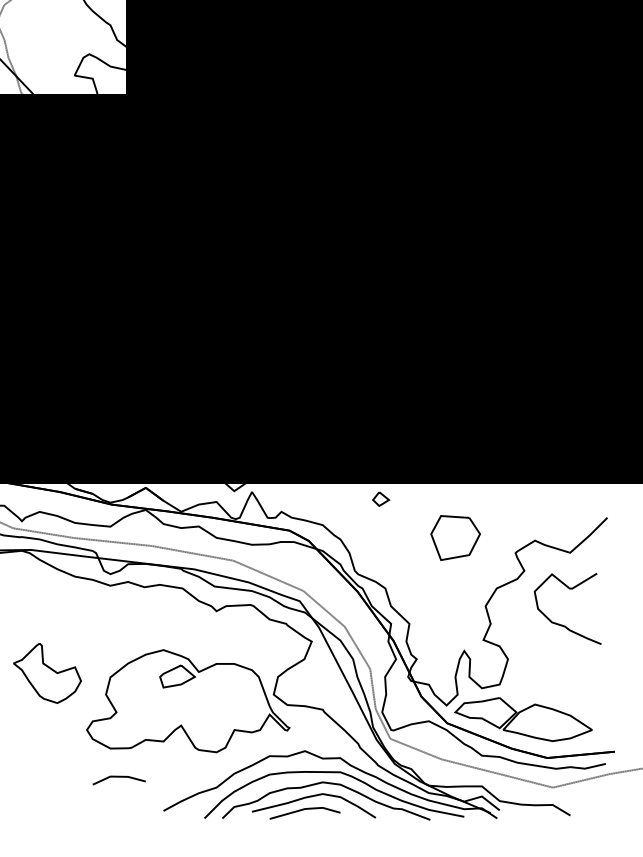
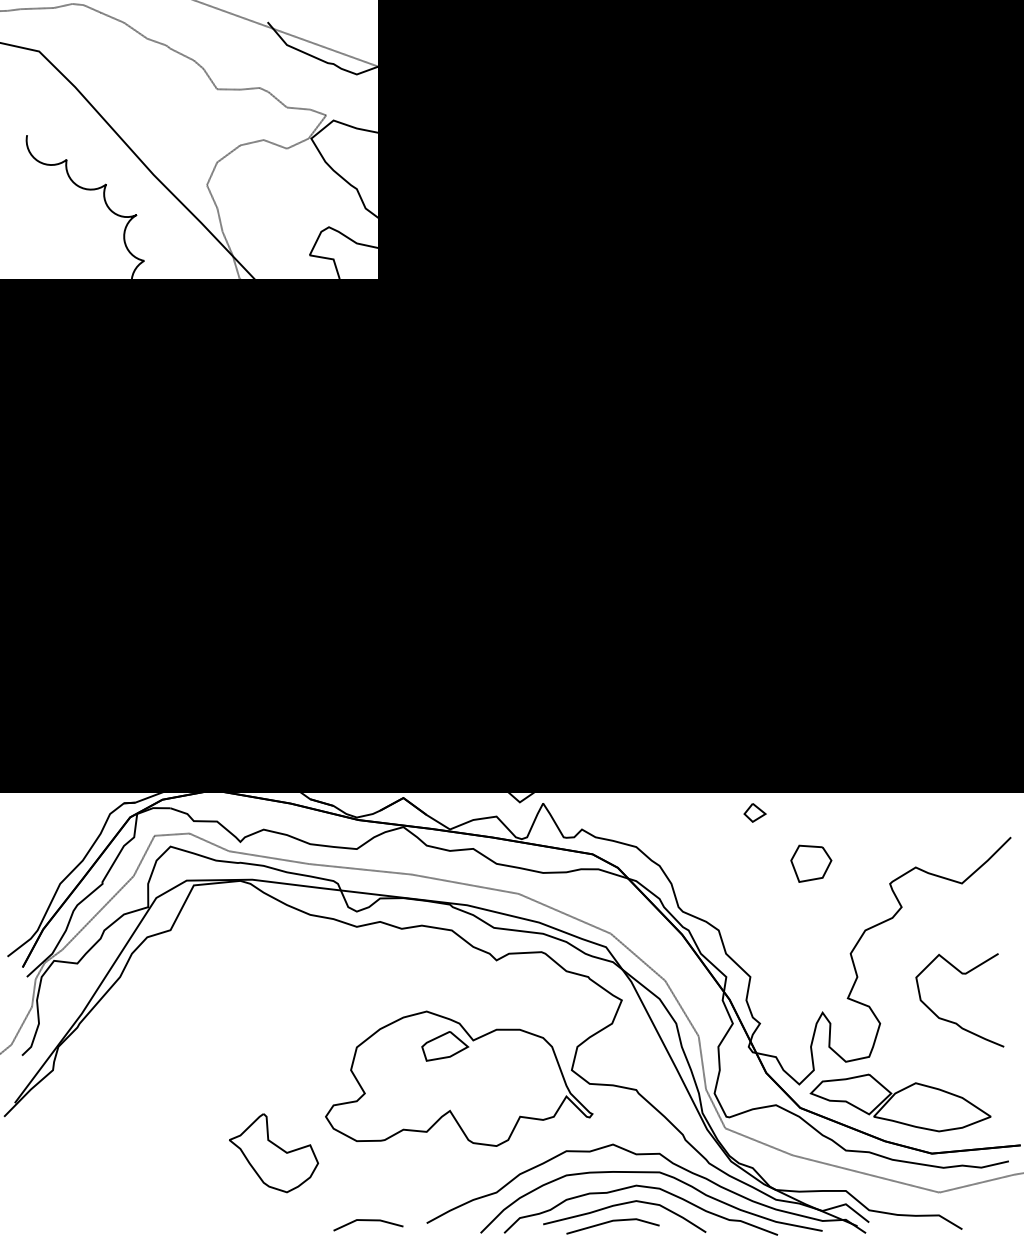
part: (380, 498) -> (754, 812), moved
part: (455, 537) -> (811, 863), size x0.62
curve: (562, 624) -> (953, 1021), moved
part: (47, 673) -> (274, 1153), moved
line: (119, 777) -> (368, 1221), moved

